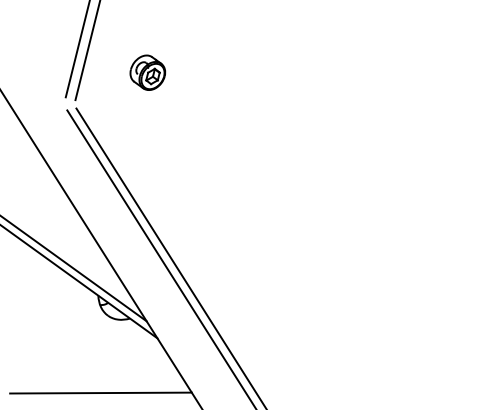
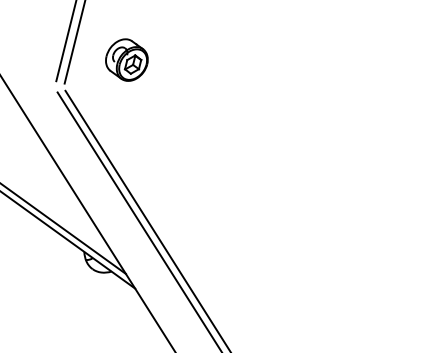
part: (147, 72) -> (126, 59), size x1.4
line: (100, 392) -> (86, 335), removed

